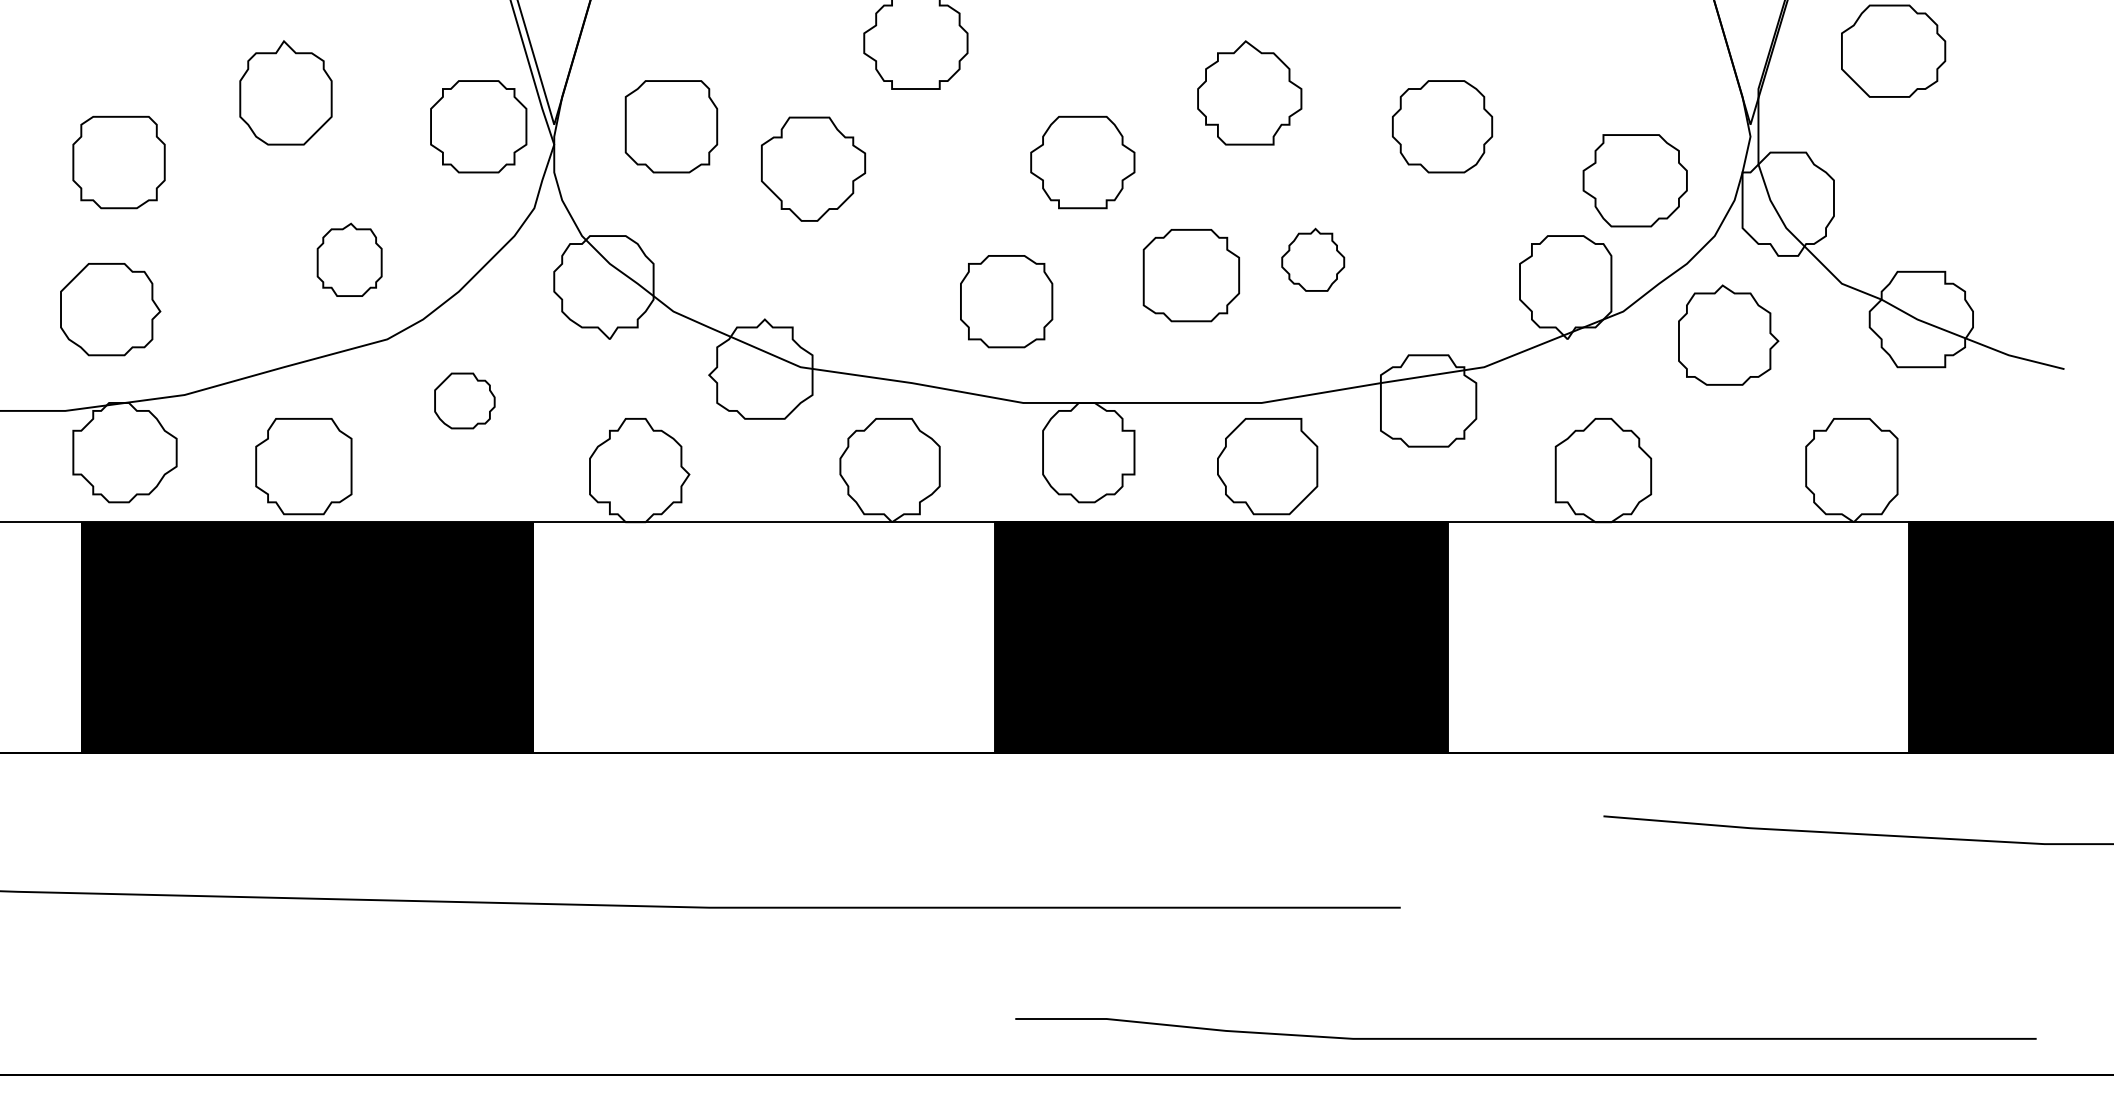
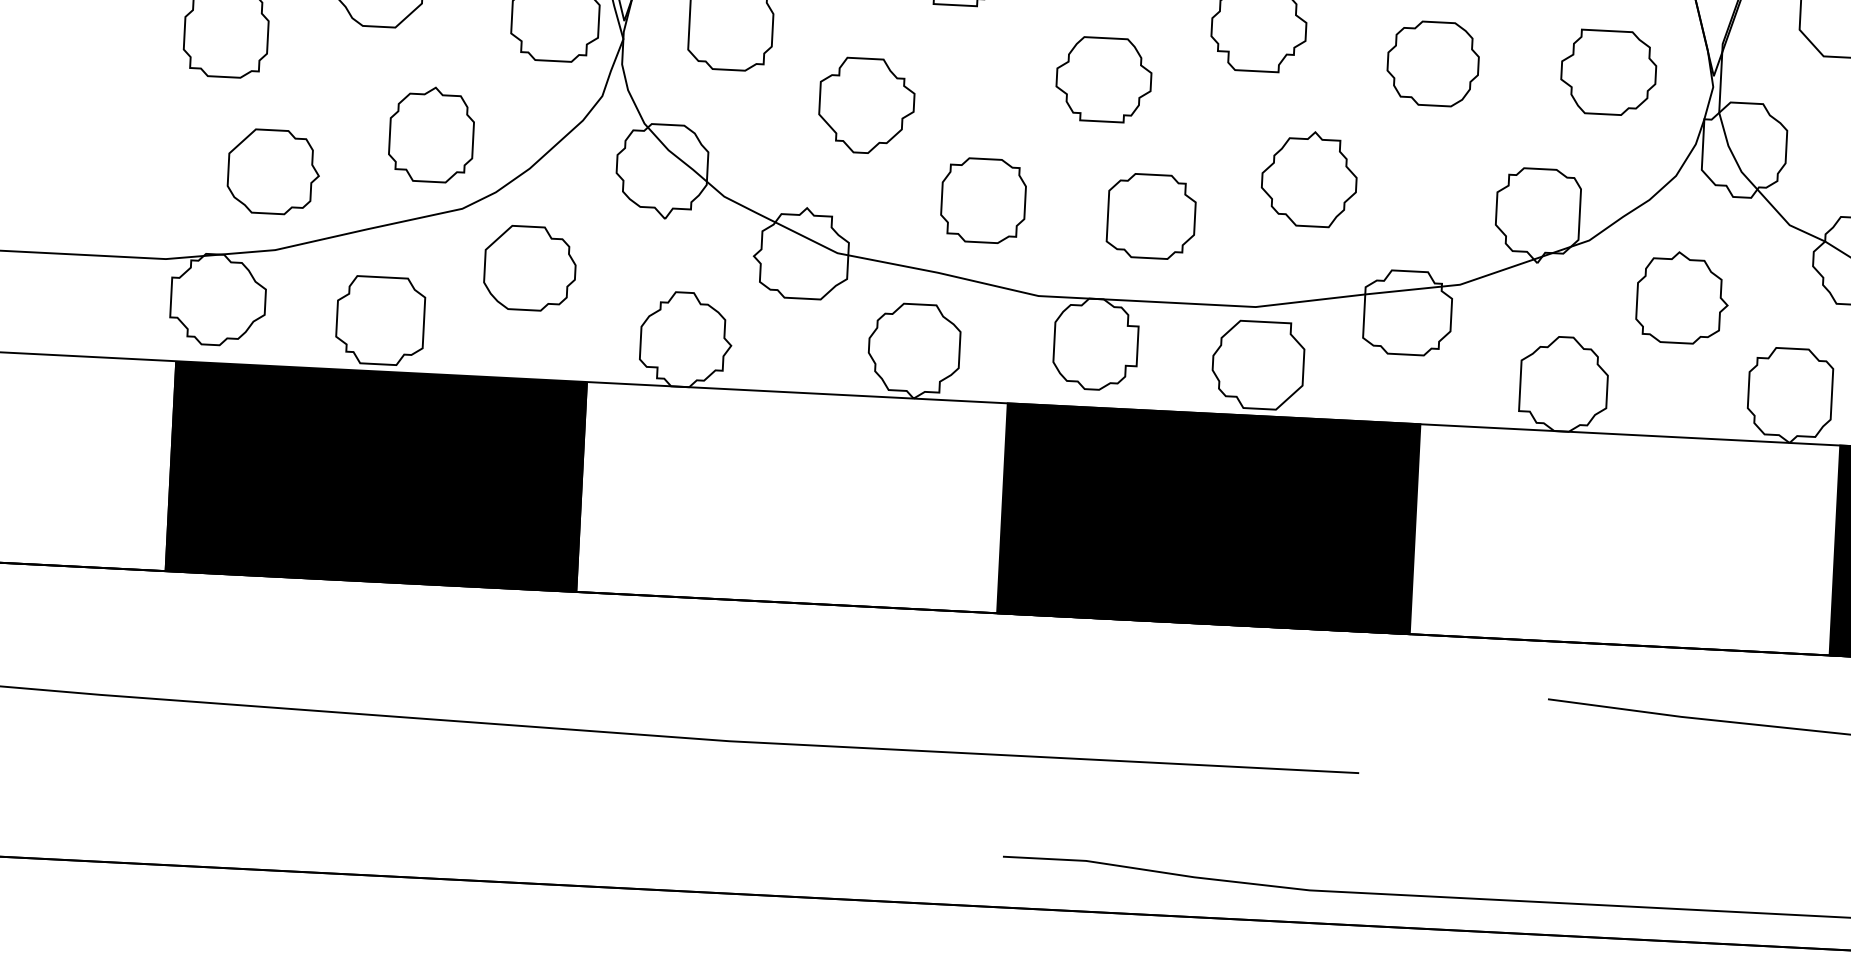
part: (813, 168) -> (866, 105), moved
part: (1634, 180) -> (1608, 72), moved
part: (349, 259) -> (431, 134), size x1.43
part: (1312, 259) -> (1308, 178), size x1.67
part: (1190, 275) -> (1150, 216), moved
part: (1006, 301) -> (983, 200), moved
part: (110, 309) -> (273, 171), moved
part: (1728, 334) -> (1682, 297), moved
part: (464, 400) -> (529, 268), size x1.67

